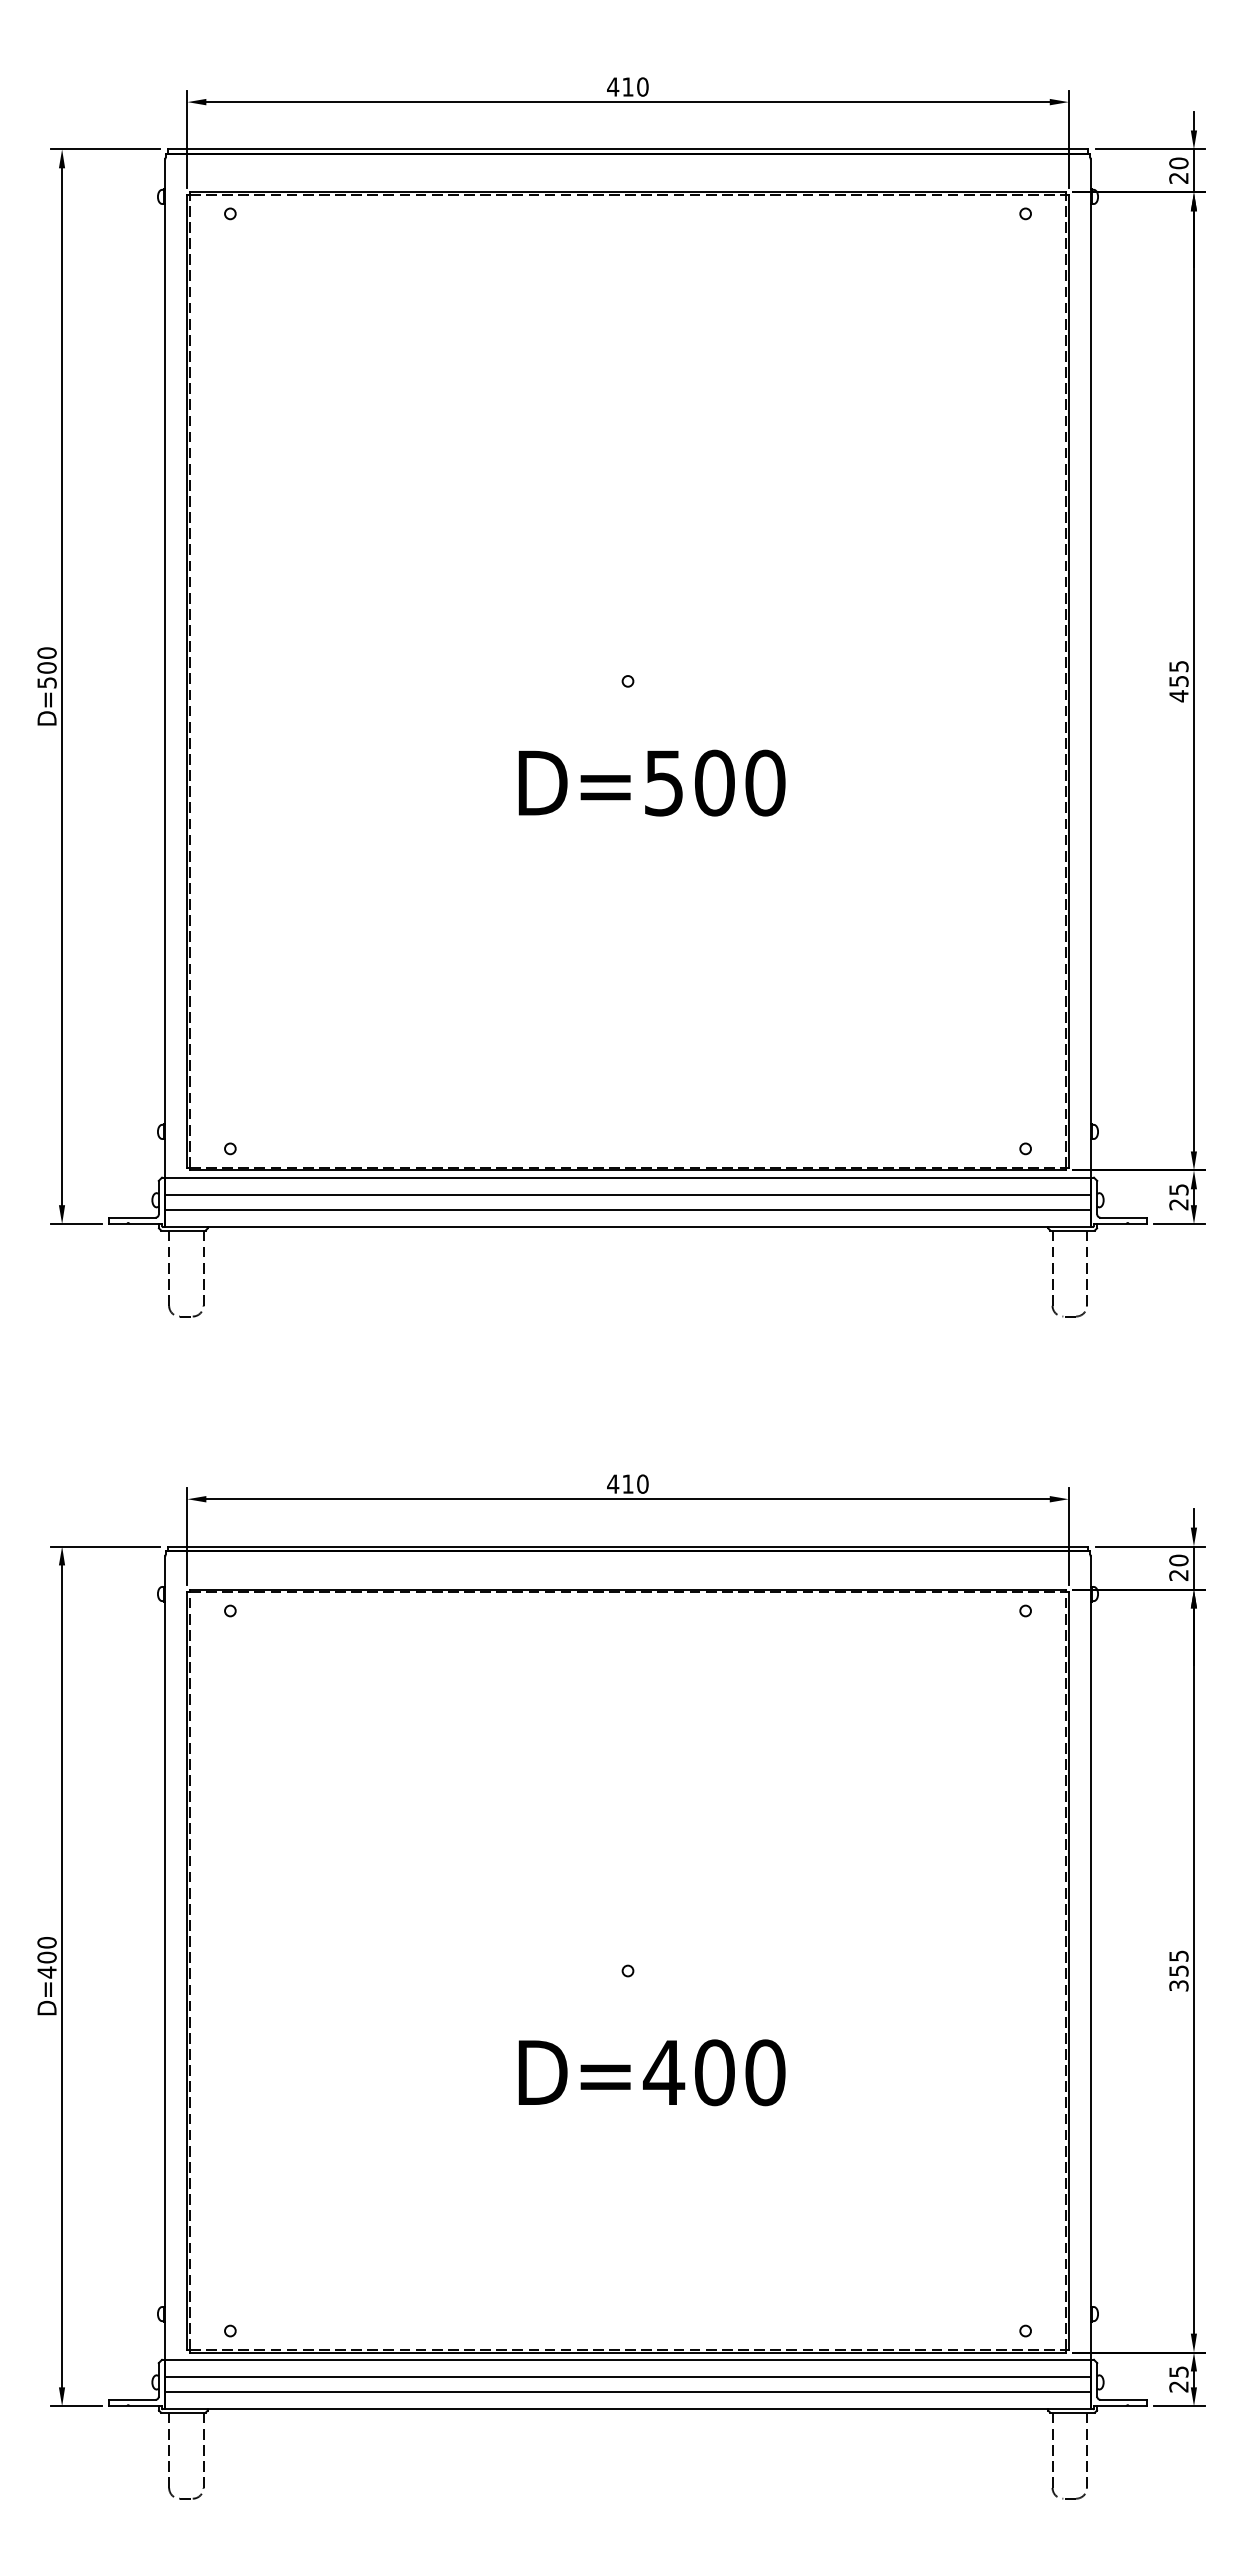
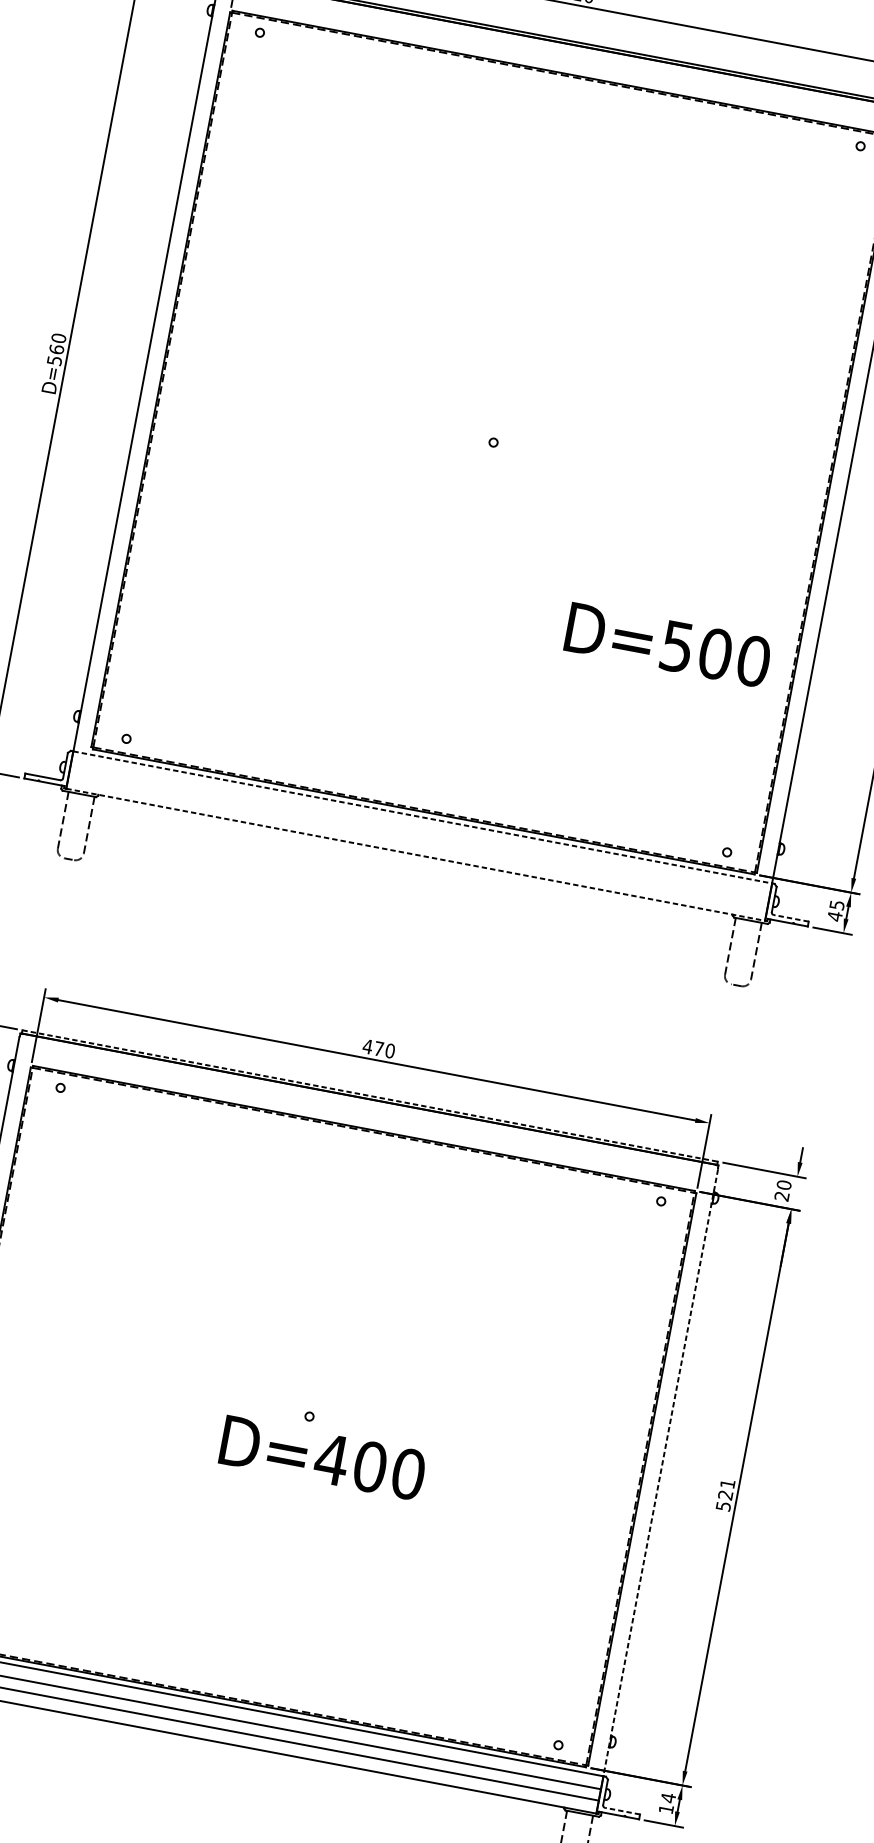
text: (46, 667) -> (56, 349), D=500 -> D=560
text: (651, 782) -> (667, 644), moved
line: (628, 1177) -> (423, 817), solid -> dashed
line: (627, 1194) -> (419, 830), removed
text: (1178, 1204) -> (834, 916), 25 -> 45
line: (627, 1209) -> (417, 841), removed
line: (1123, 1217) -> (791, 918), solid -> dashed
line: (628, 1227) -> (416, 855), solid -> dashed
text: (627, 1483) -> (378, 1048), 410 -> 470
line: (628, 1546) -> (370, 1096), solid -> dashed
line: (1193, 1567) -> (794, 1192), removed
line: (1090, 1958) -> (660, 1473), solid -> dashed
text: (1178, 1970) -> (725, 1494), 355 -> 521
text: (651, 2072) -> (322, 1457), moved
text: (1178, 2378) -> (667, 1802), 25 -> 14
line: (1123, 2399) -> (622, 1810), solid -> dashed

